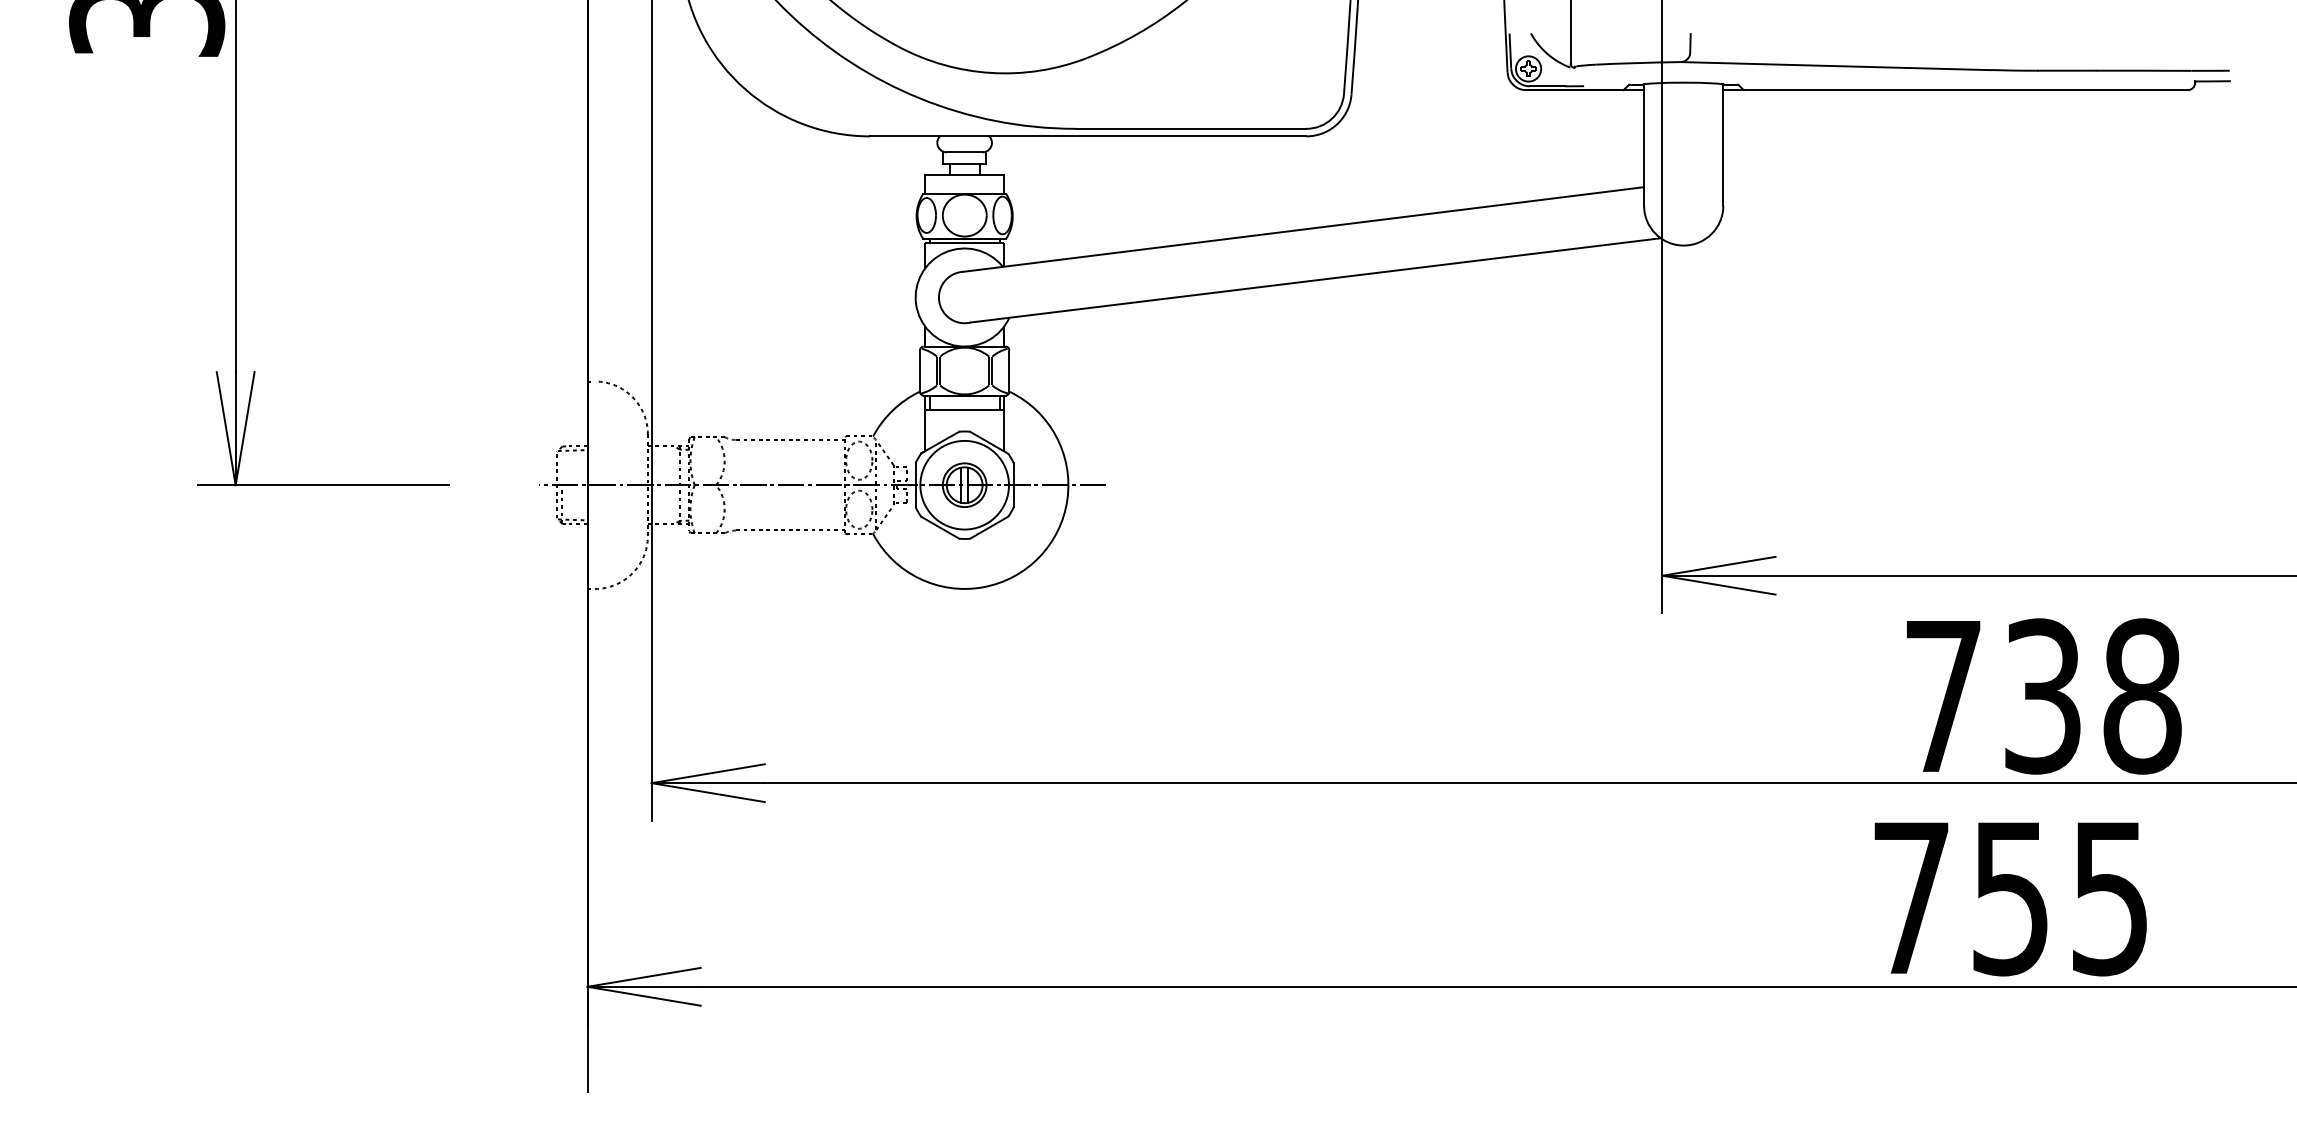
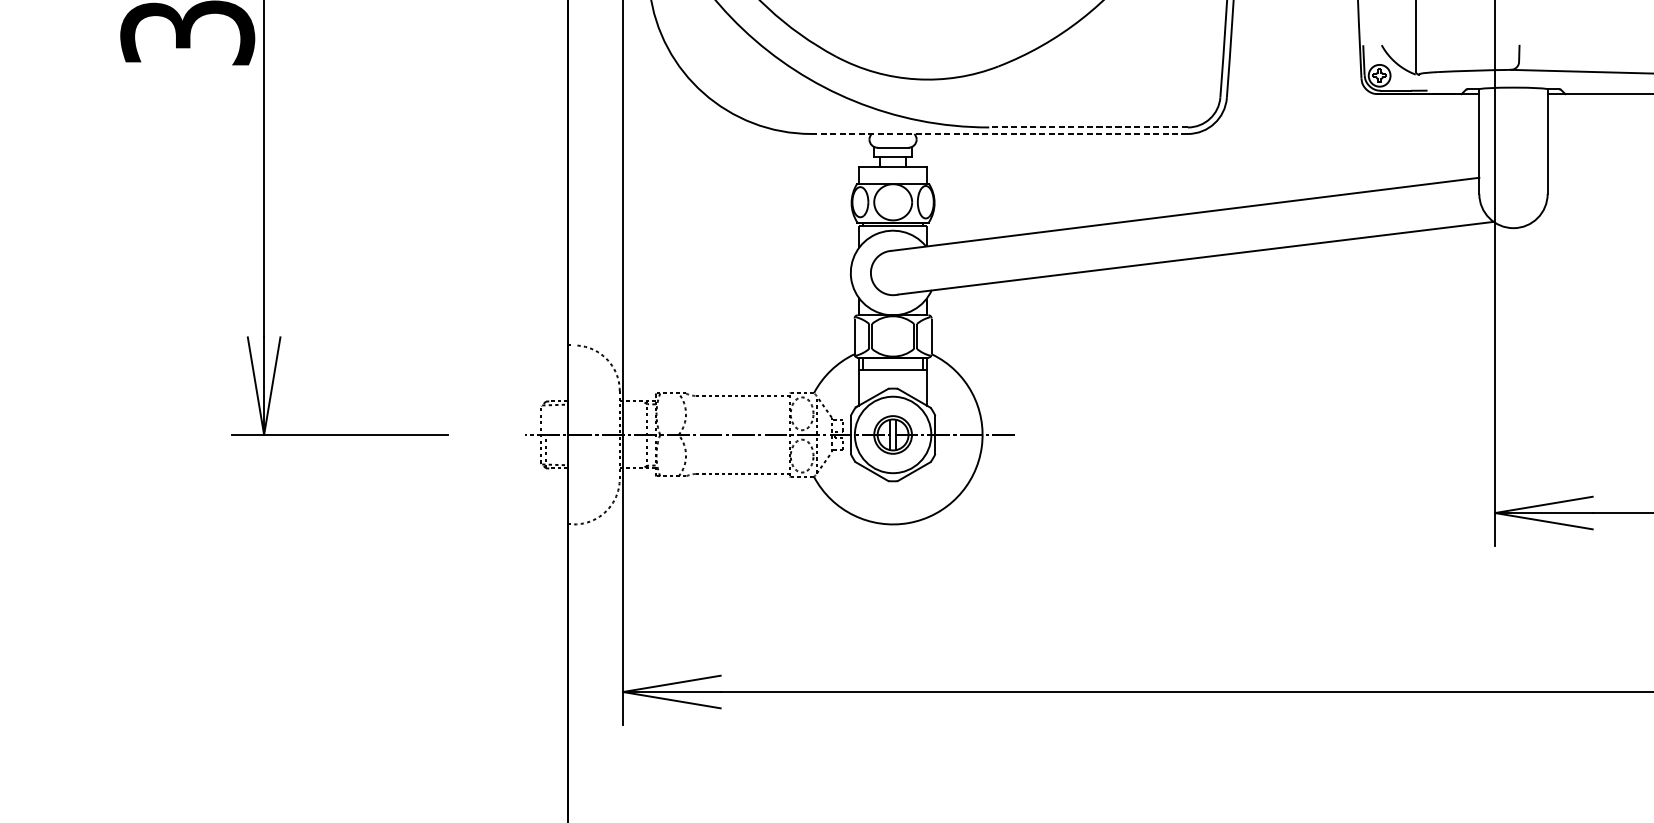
line: (1190, 128) -> (1087, 127), solid -> dashed
line: (1088, 136) -> (999, 134), solid -> dashed

